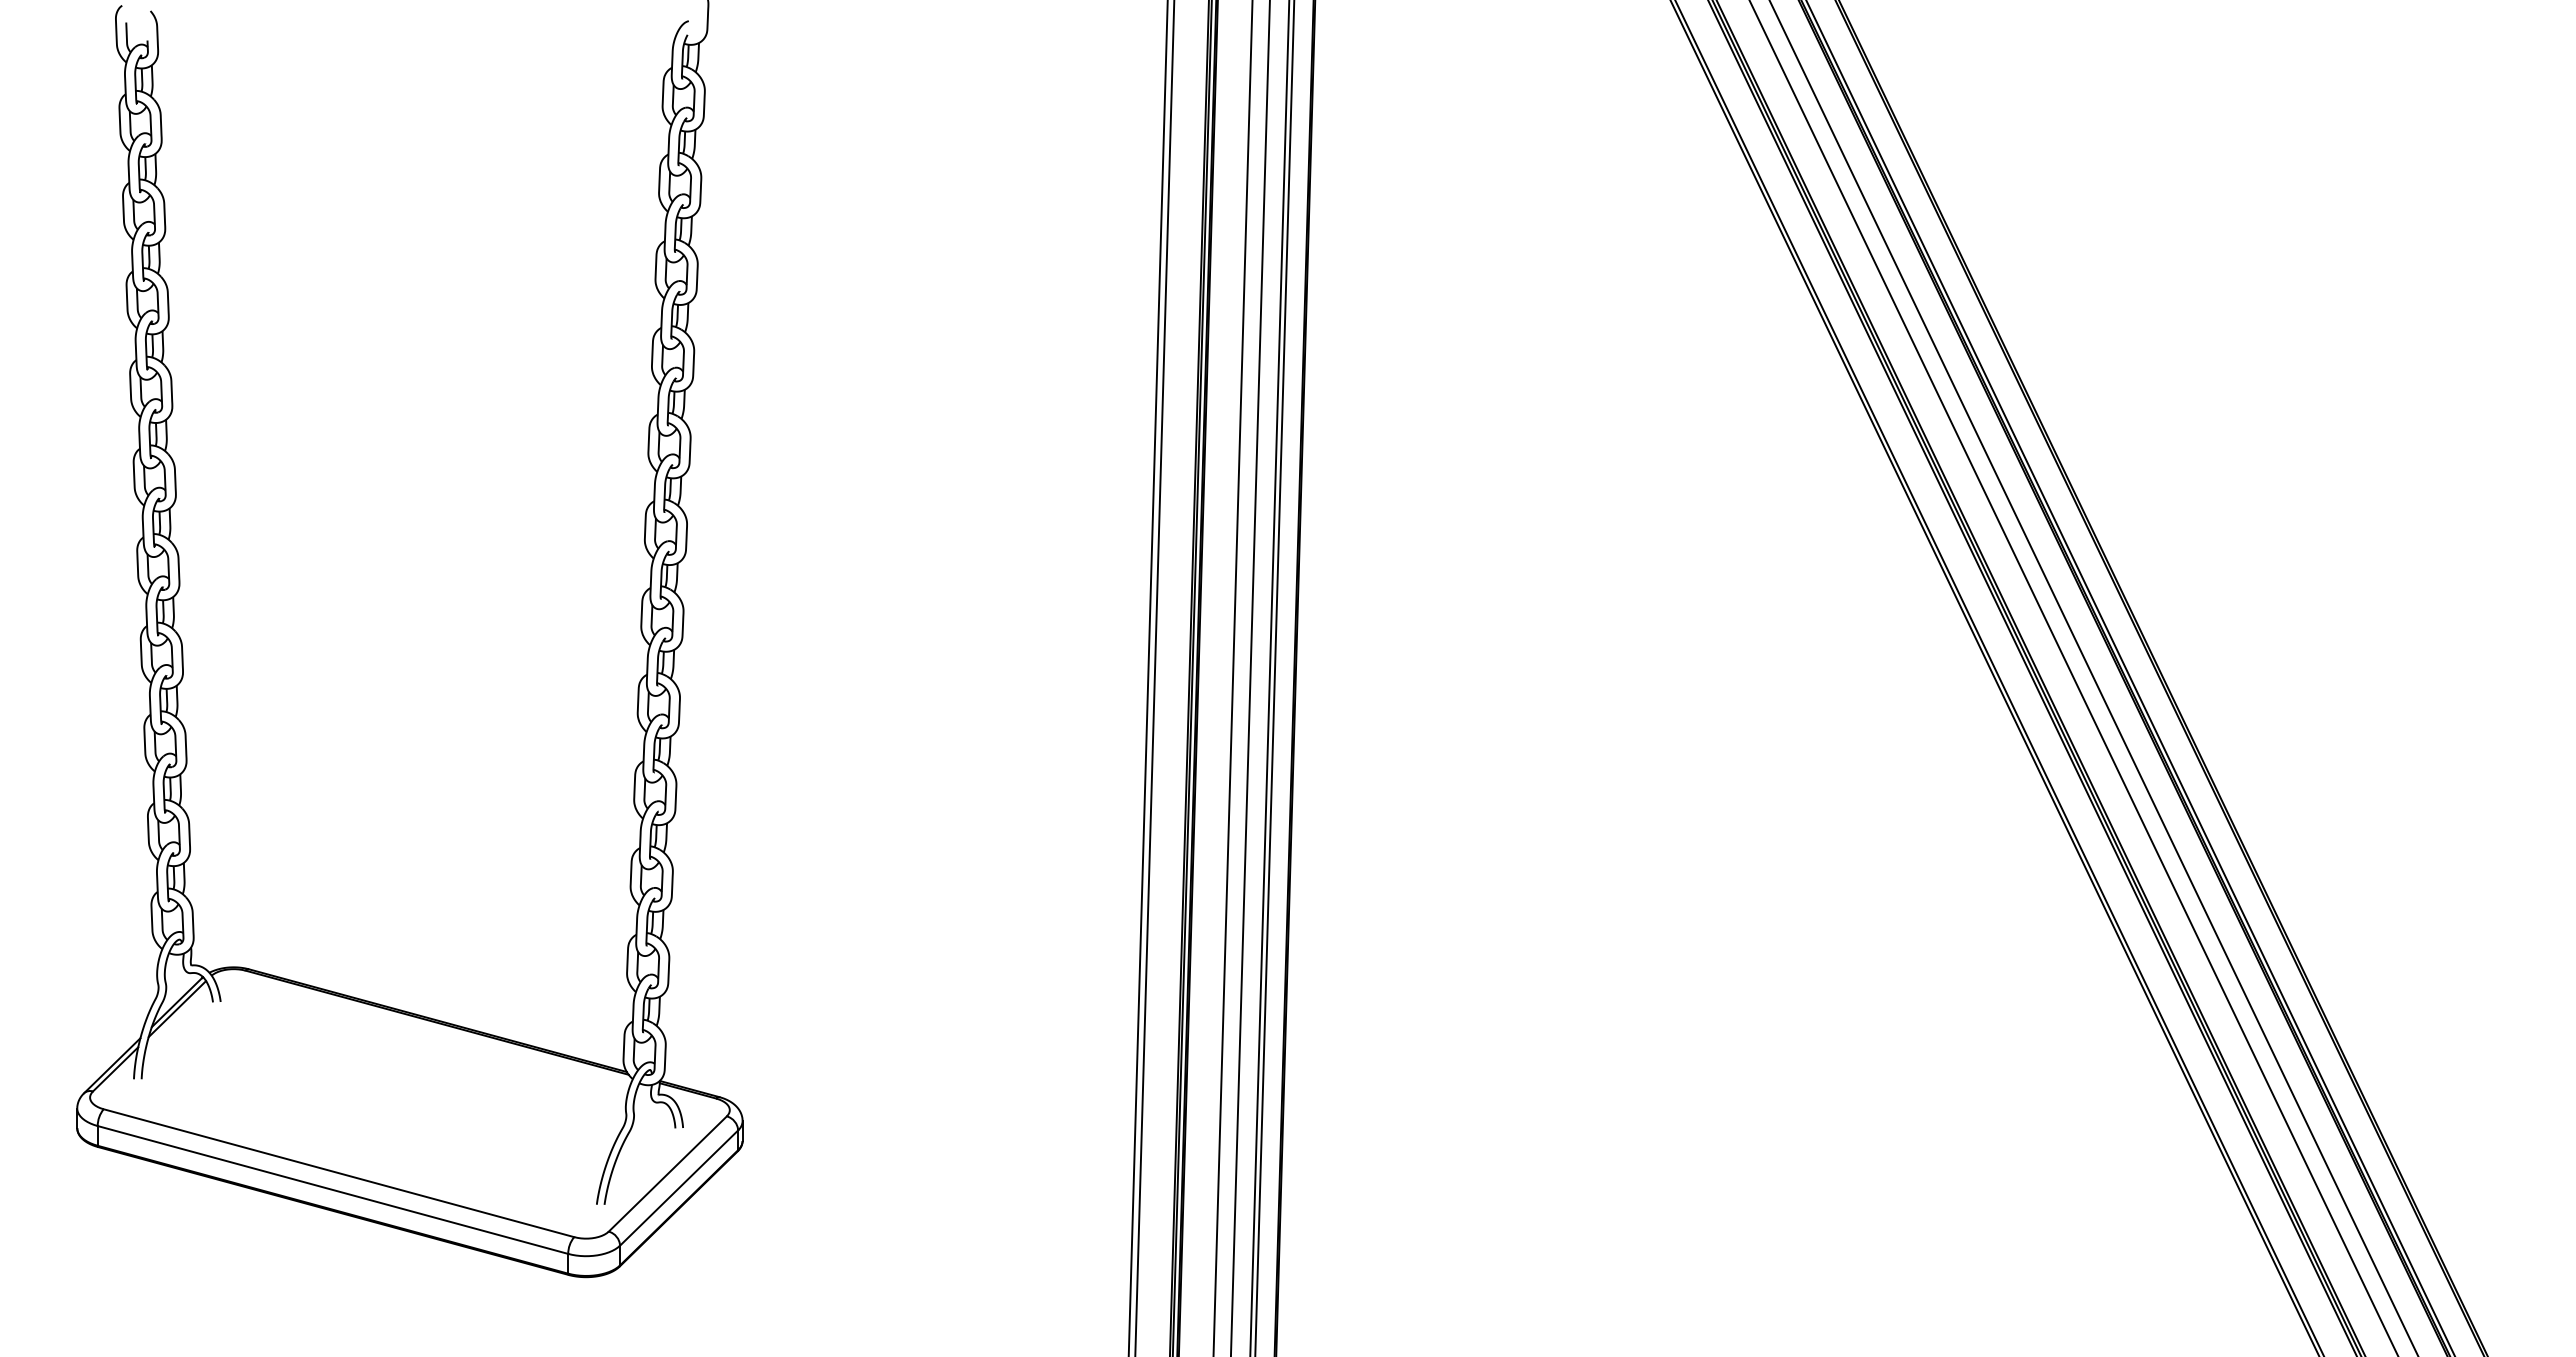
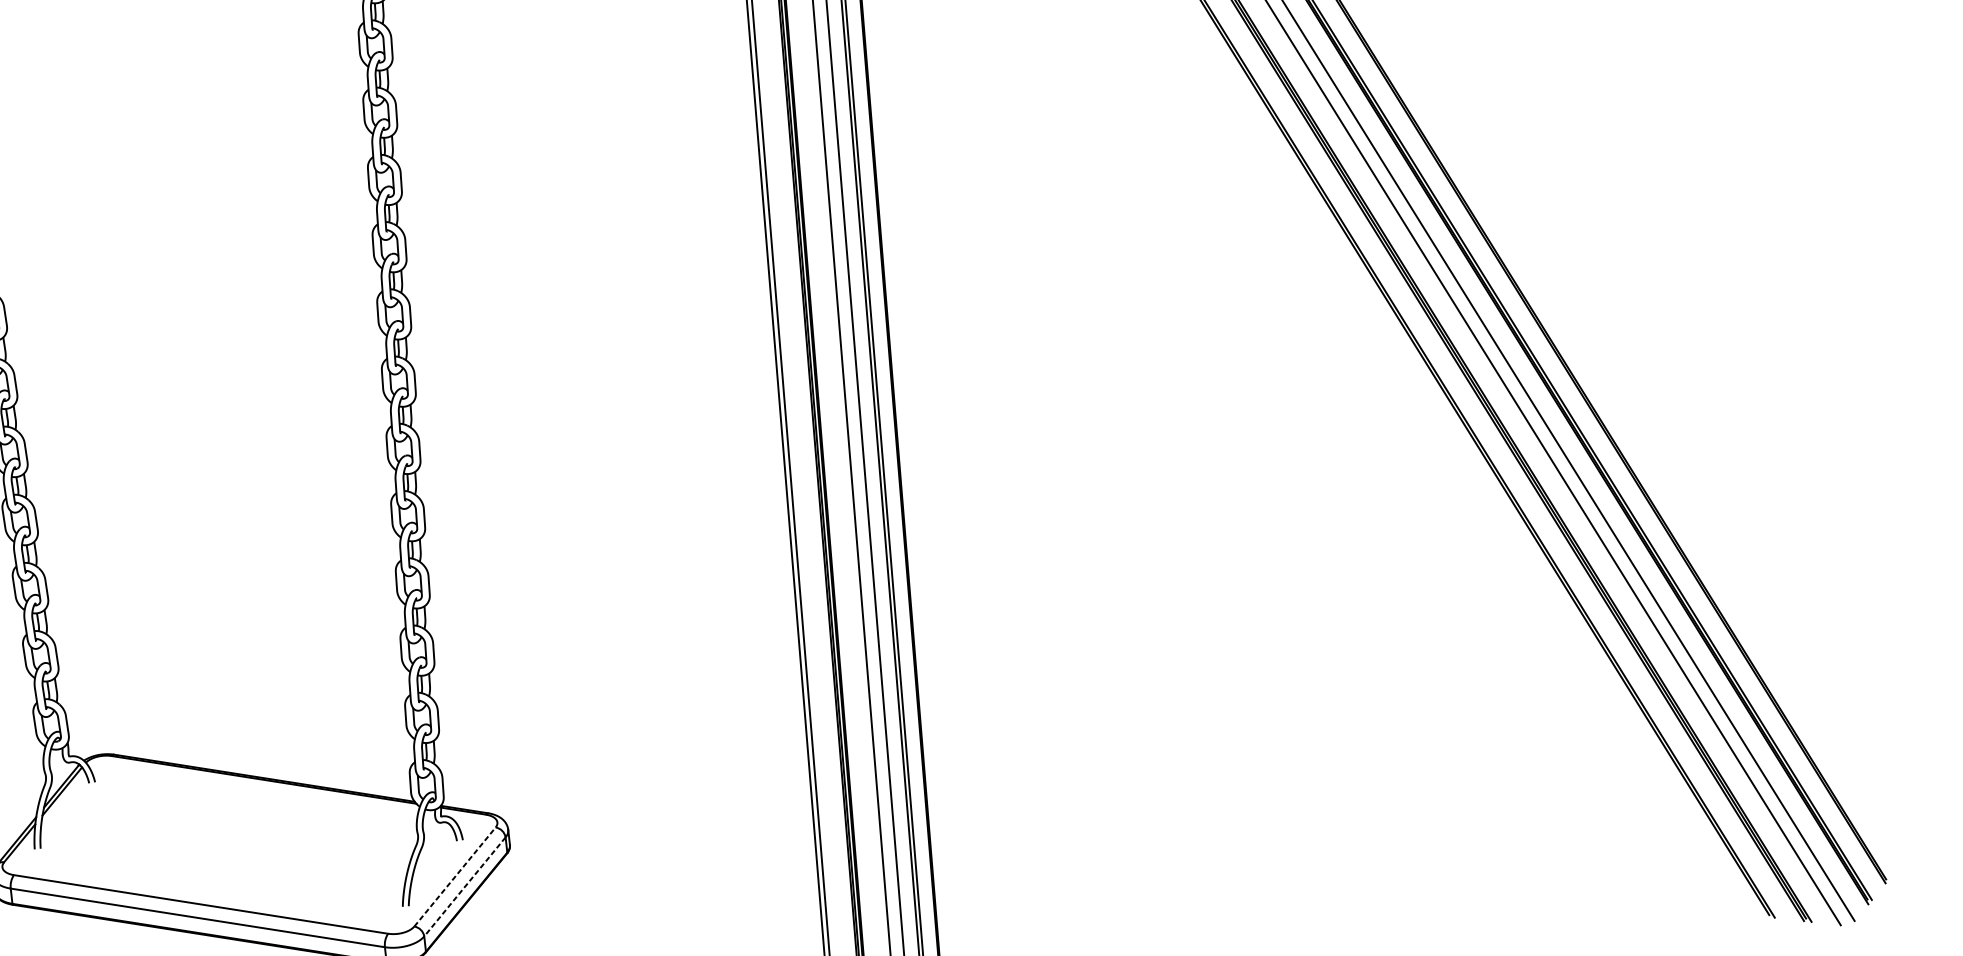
line: (667, 1174) -> (454, 877), solid -> dashed
line: (679, 1188) -> (465, 887), solid -> dashed

